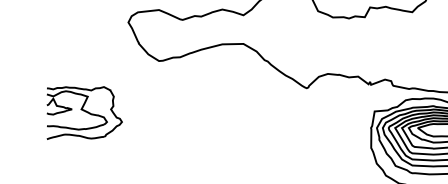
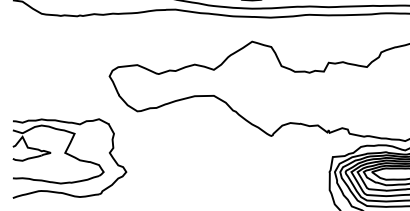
part: (84, 113) -> (69, 158), size x1.67

